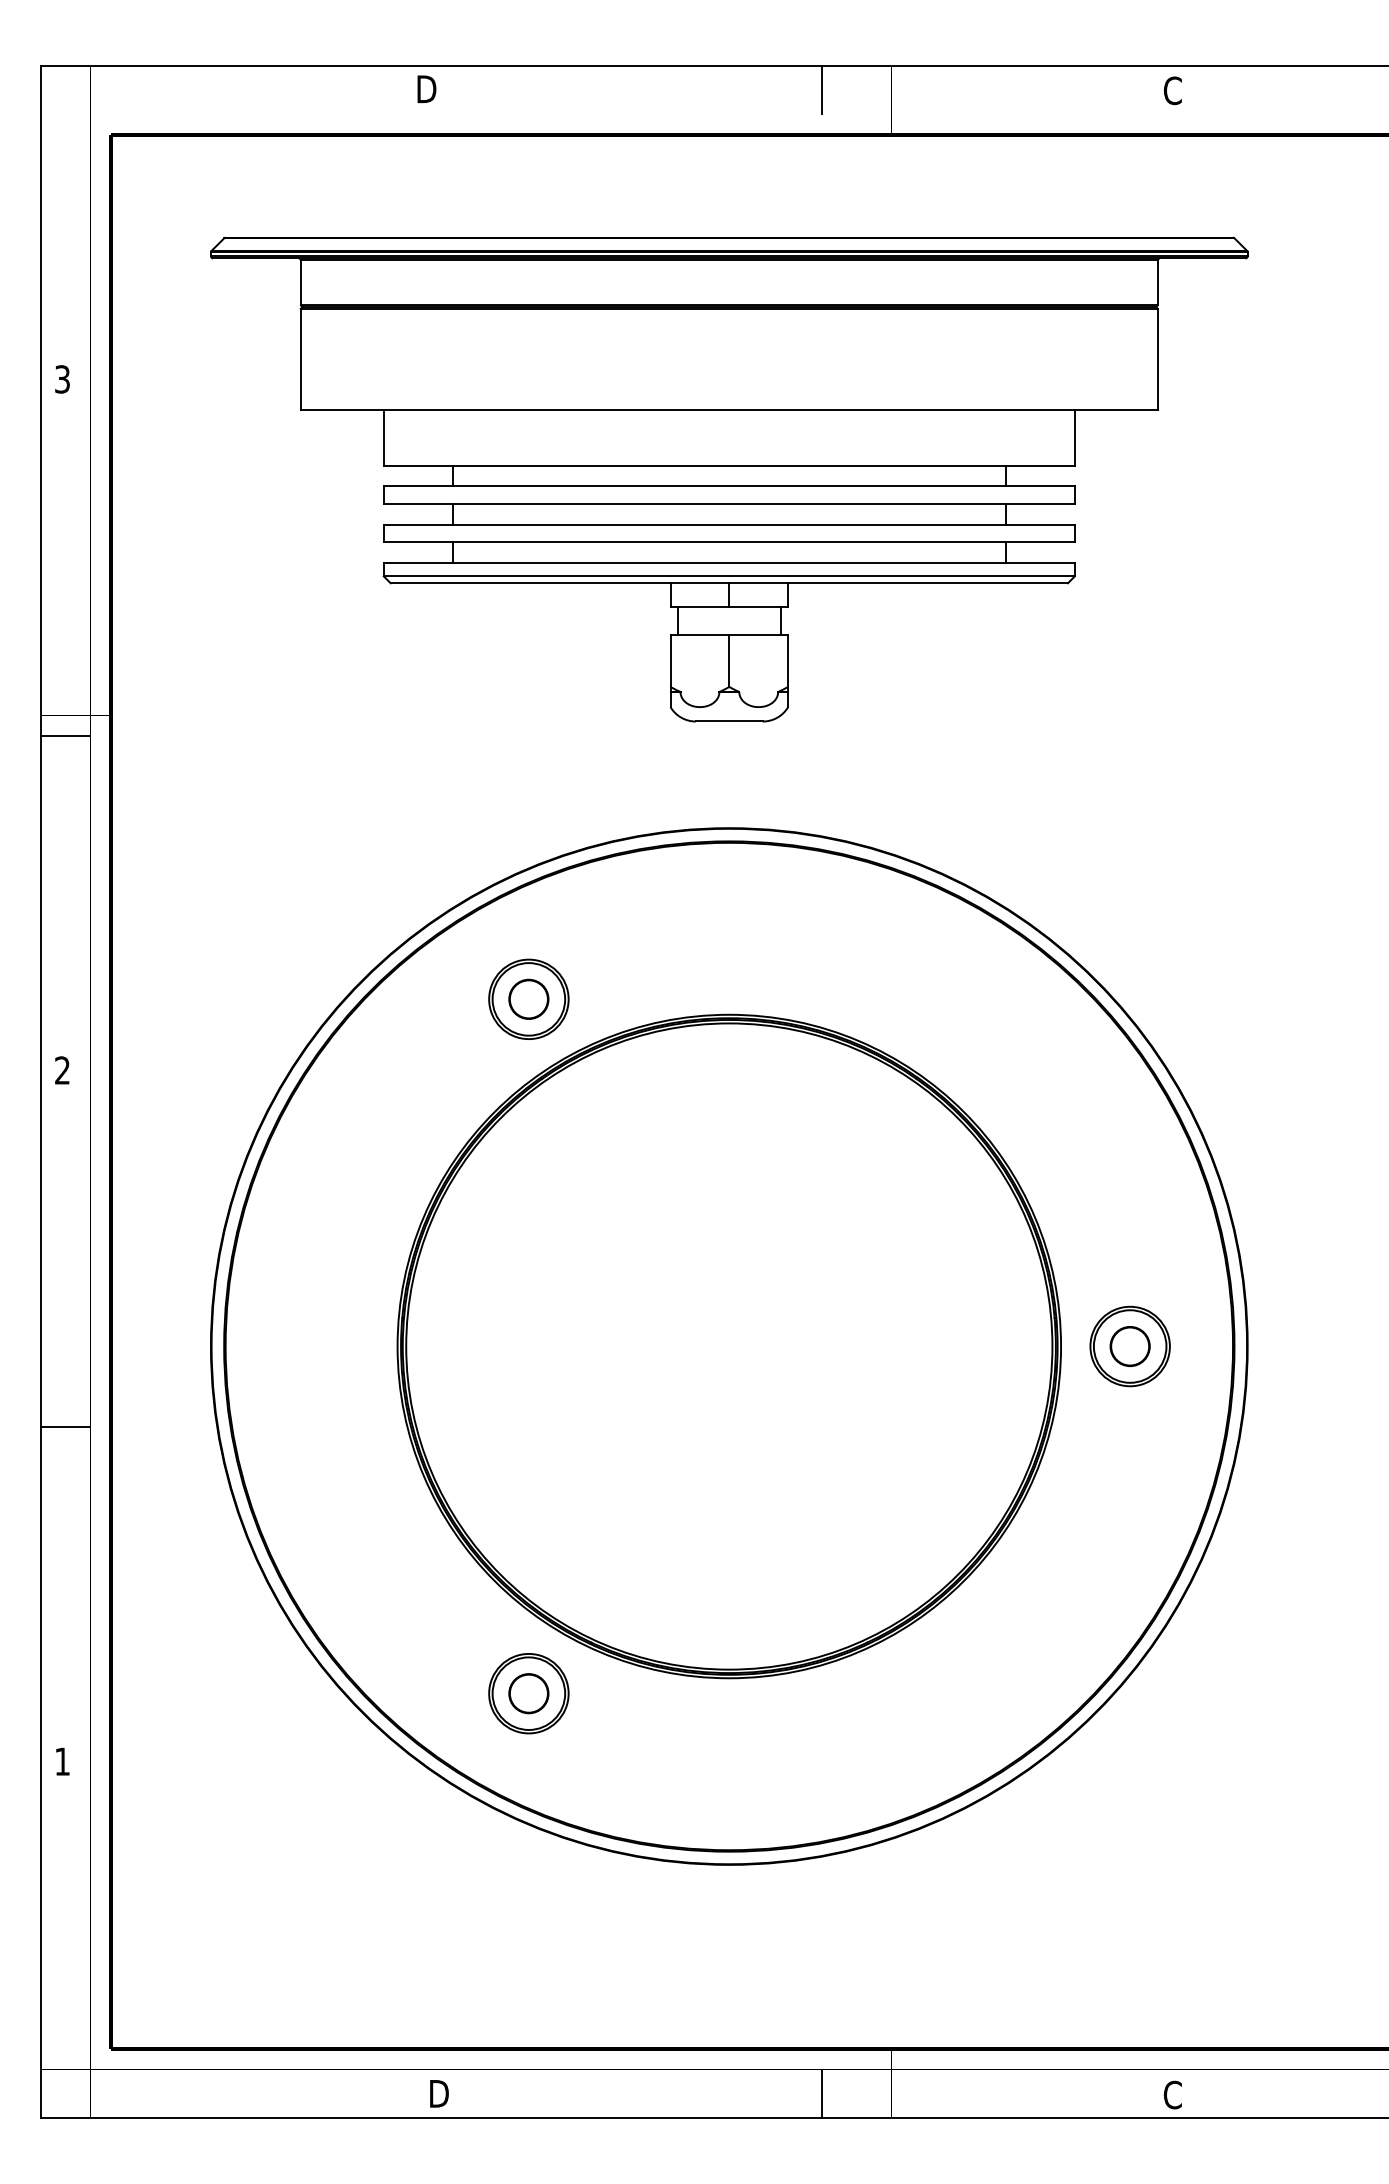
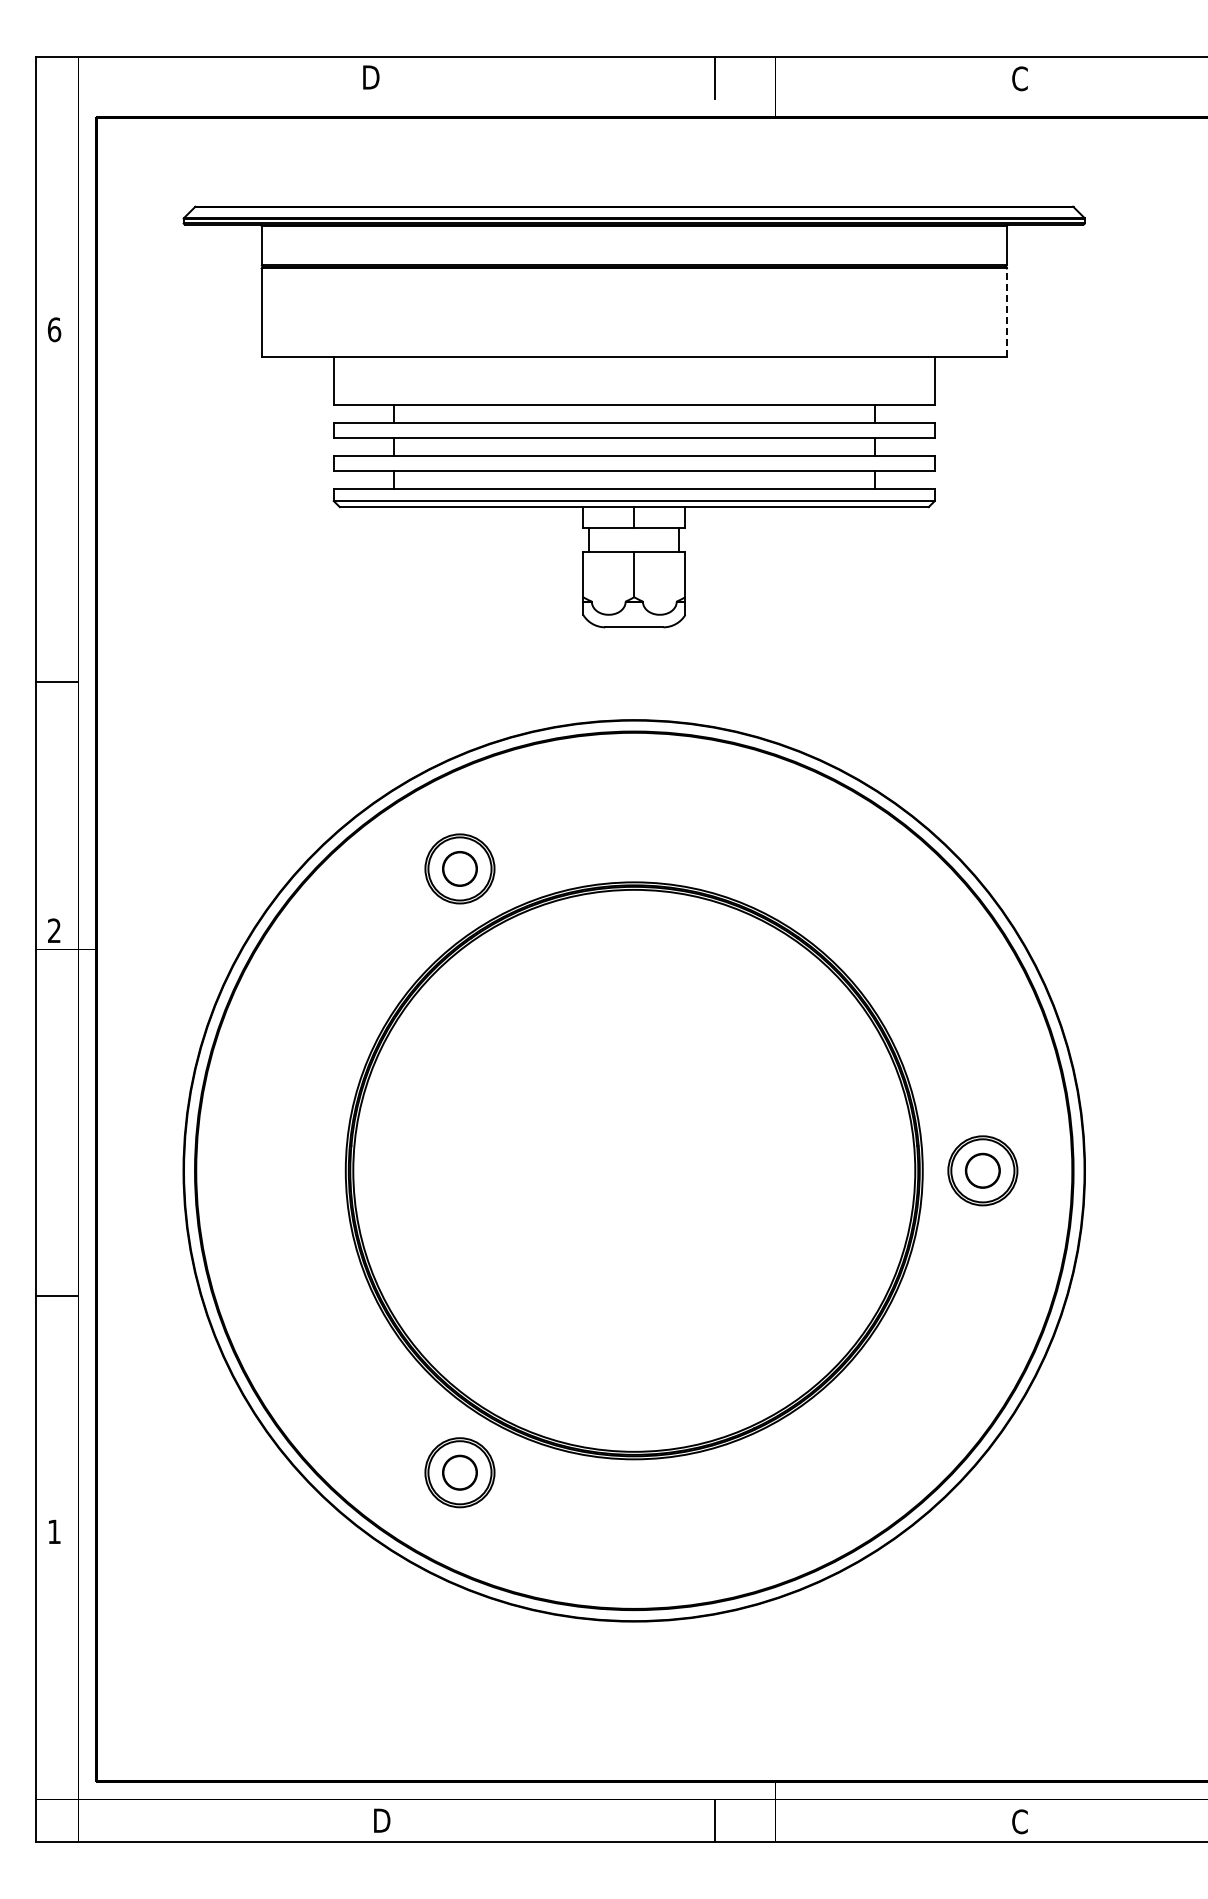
line: (1157, 359) -> (1006, 312), solid -> dashed
text: (62, 379) -> (54, 329), 3 -> 6
line: (66, 736) -> (57, 682), moved
line: (66, 1427) -> (57, 1296), moved

